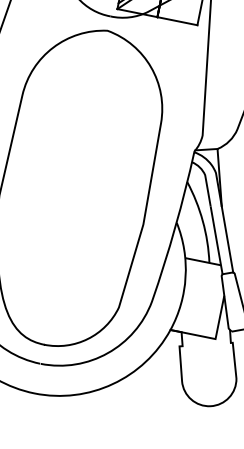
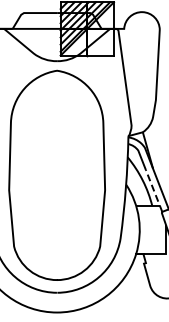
line: (217, 239) -> (154, 190), solid -> dashed

